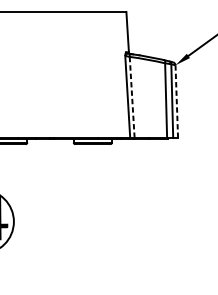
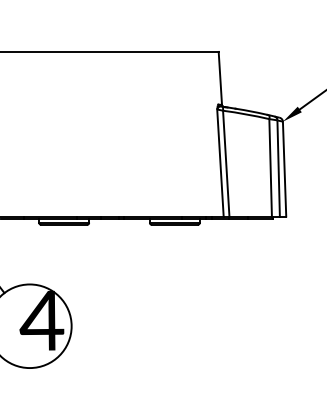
line: (132, 97) -> (226, 163), dashed -> solid
line: (176, 101) -> (284, 169), dashed -> solid

